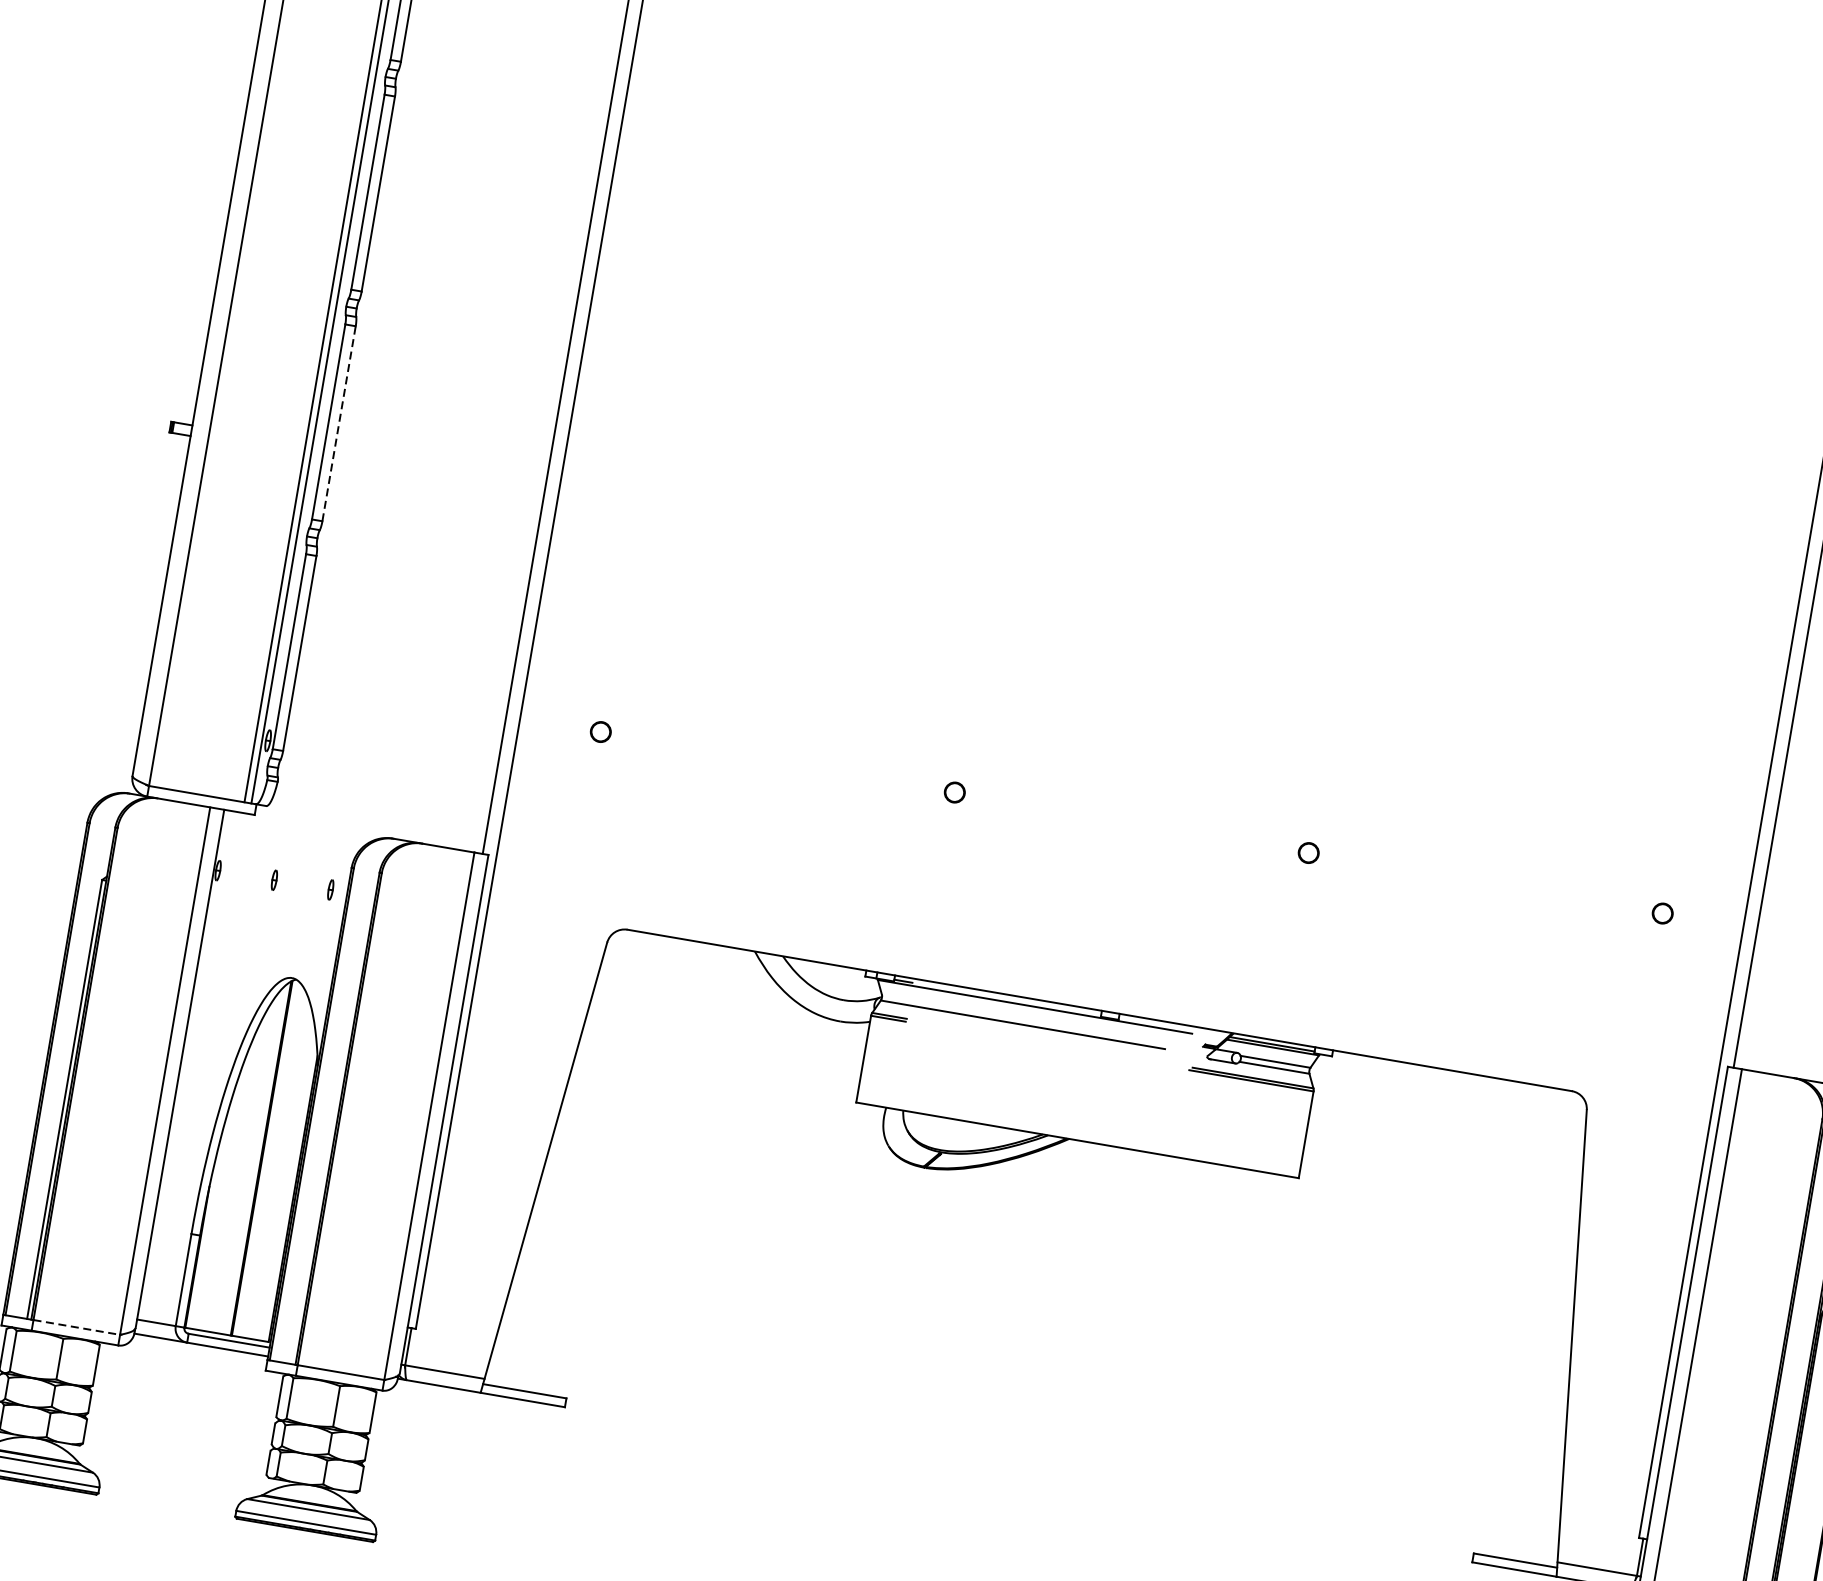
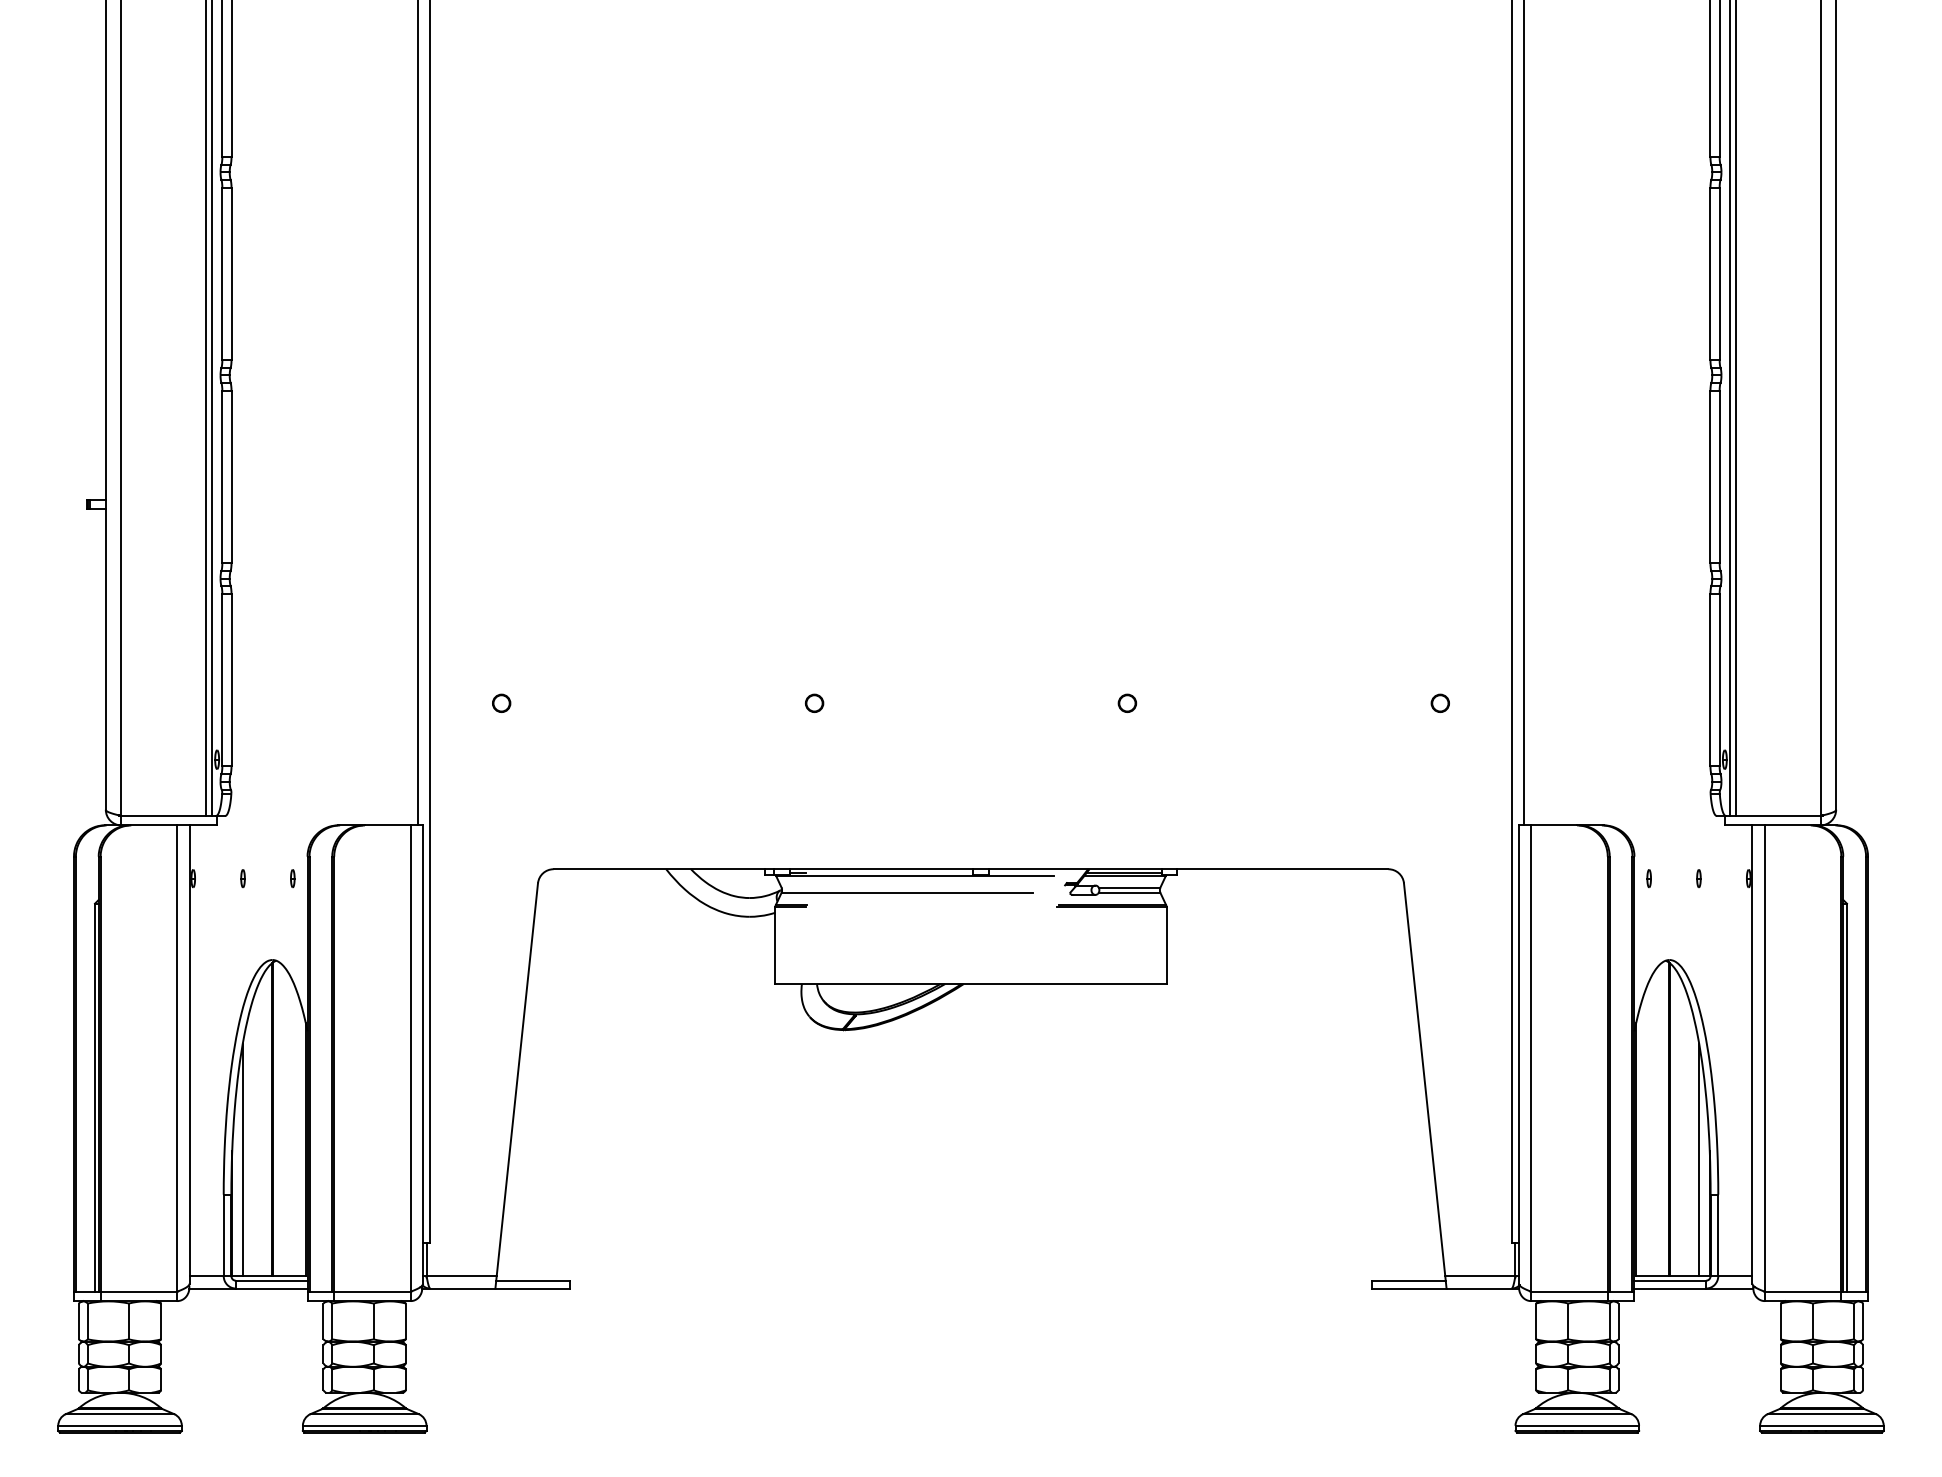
line: (339, 423) -> (231, 476), dashed -> solid
line: (219, 1197) -> (242, 1159), added
line: (77, 1327) -> (139, 1291), dashed -> solid

